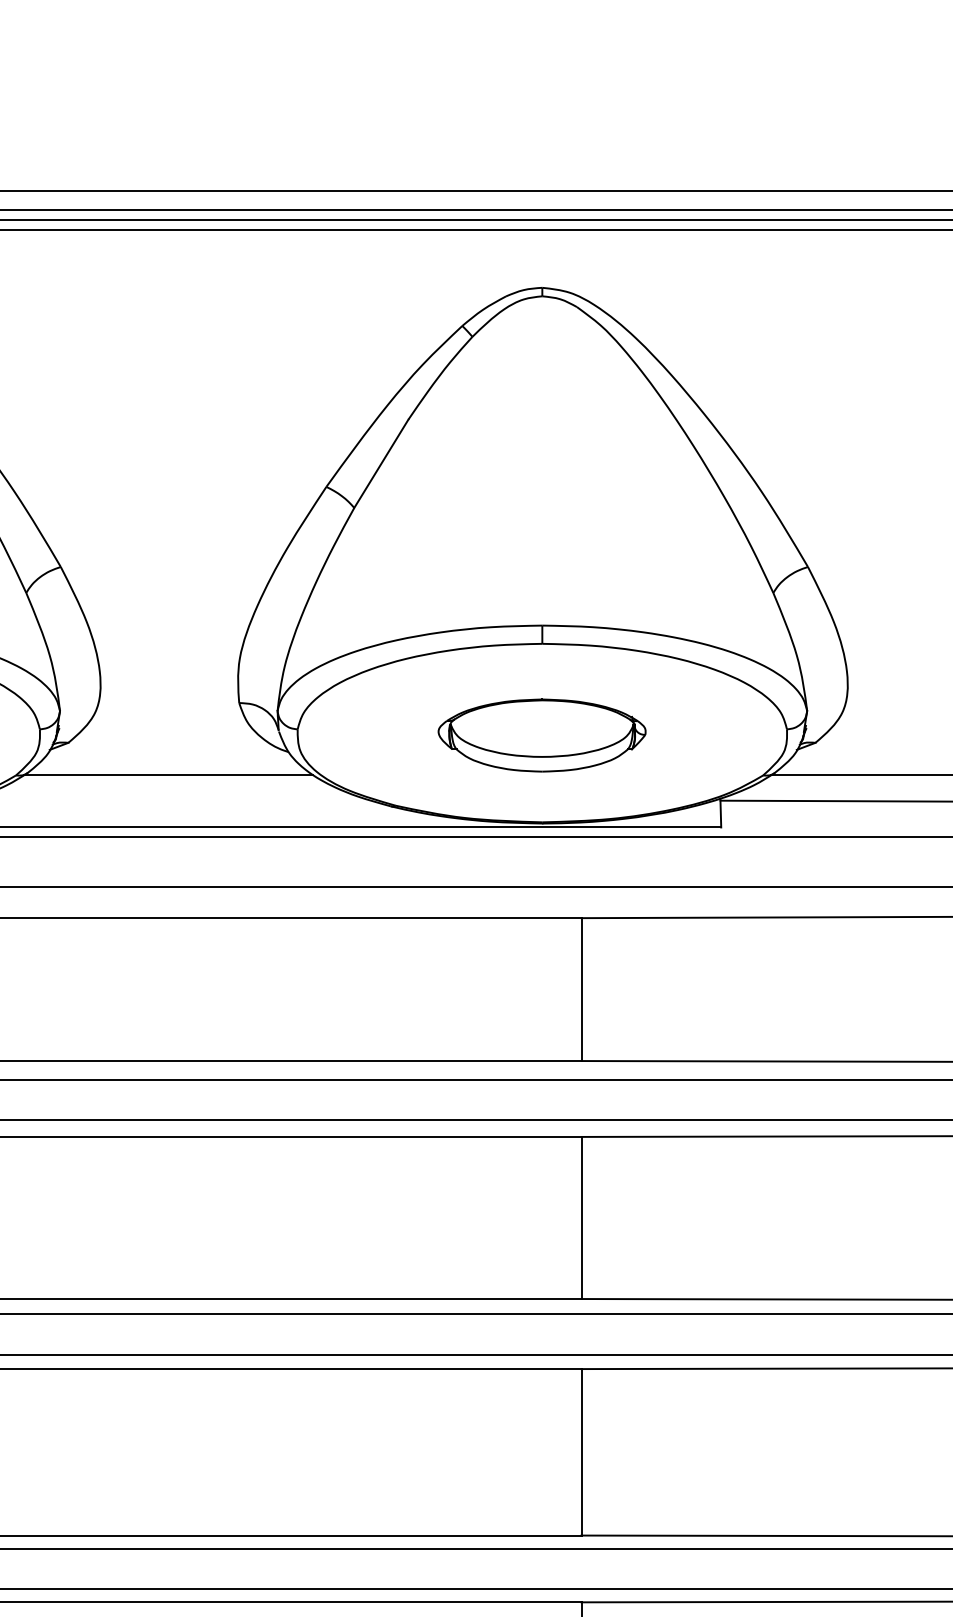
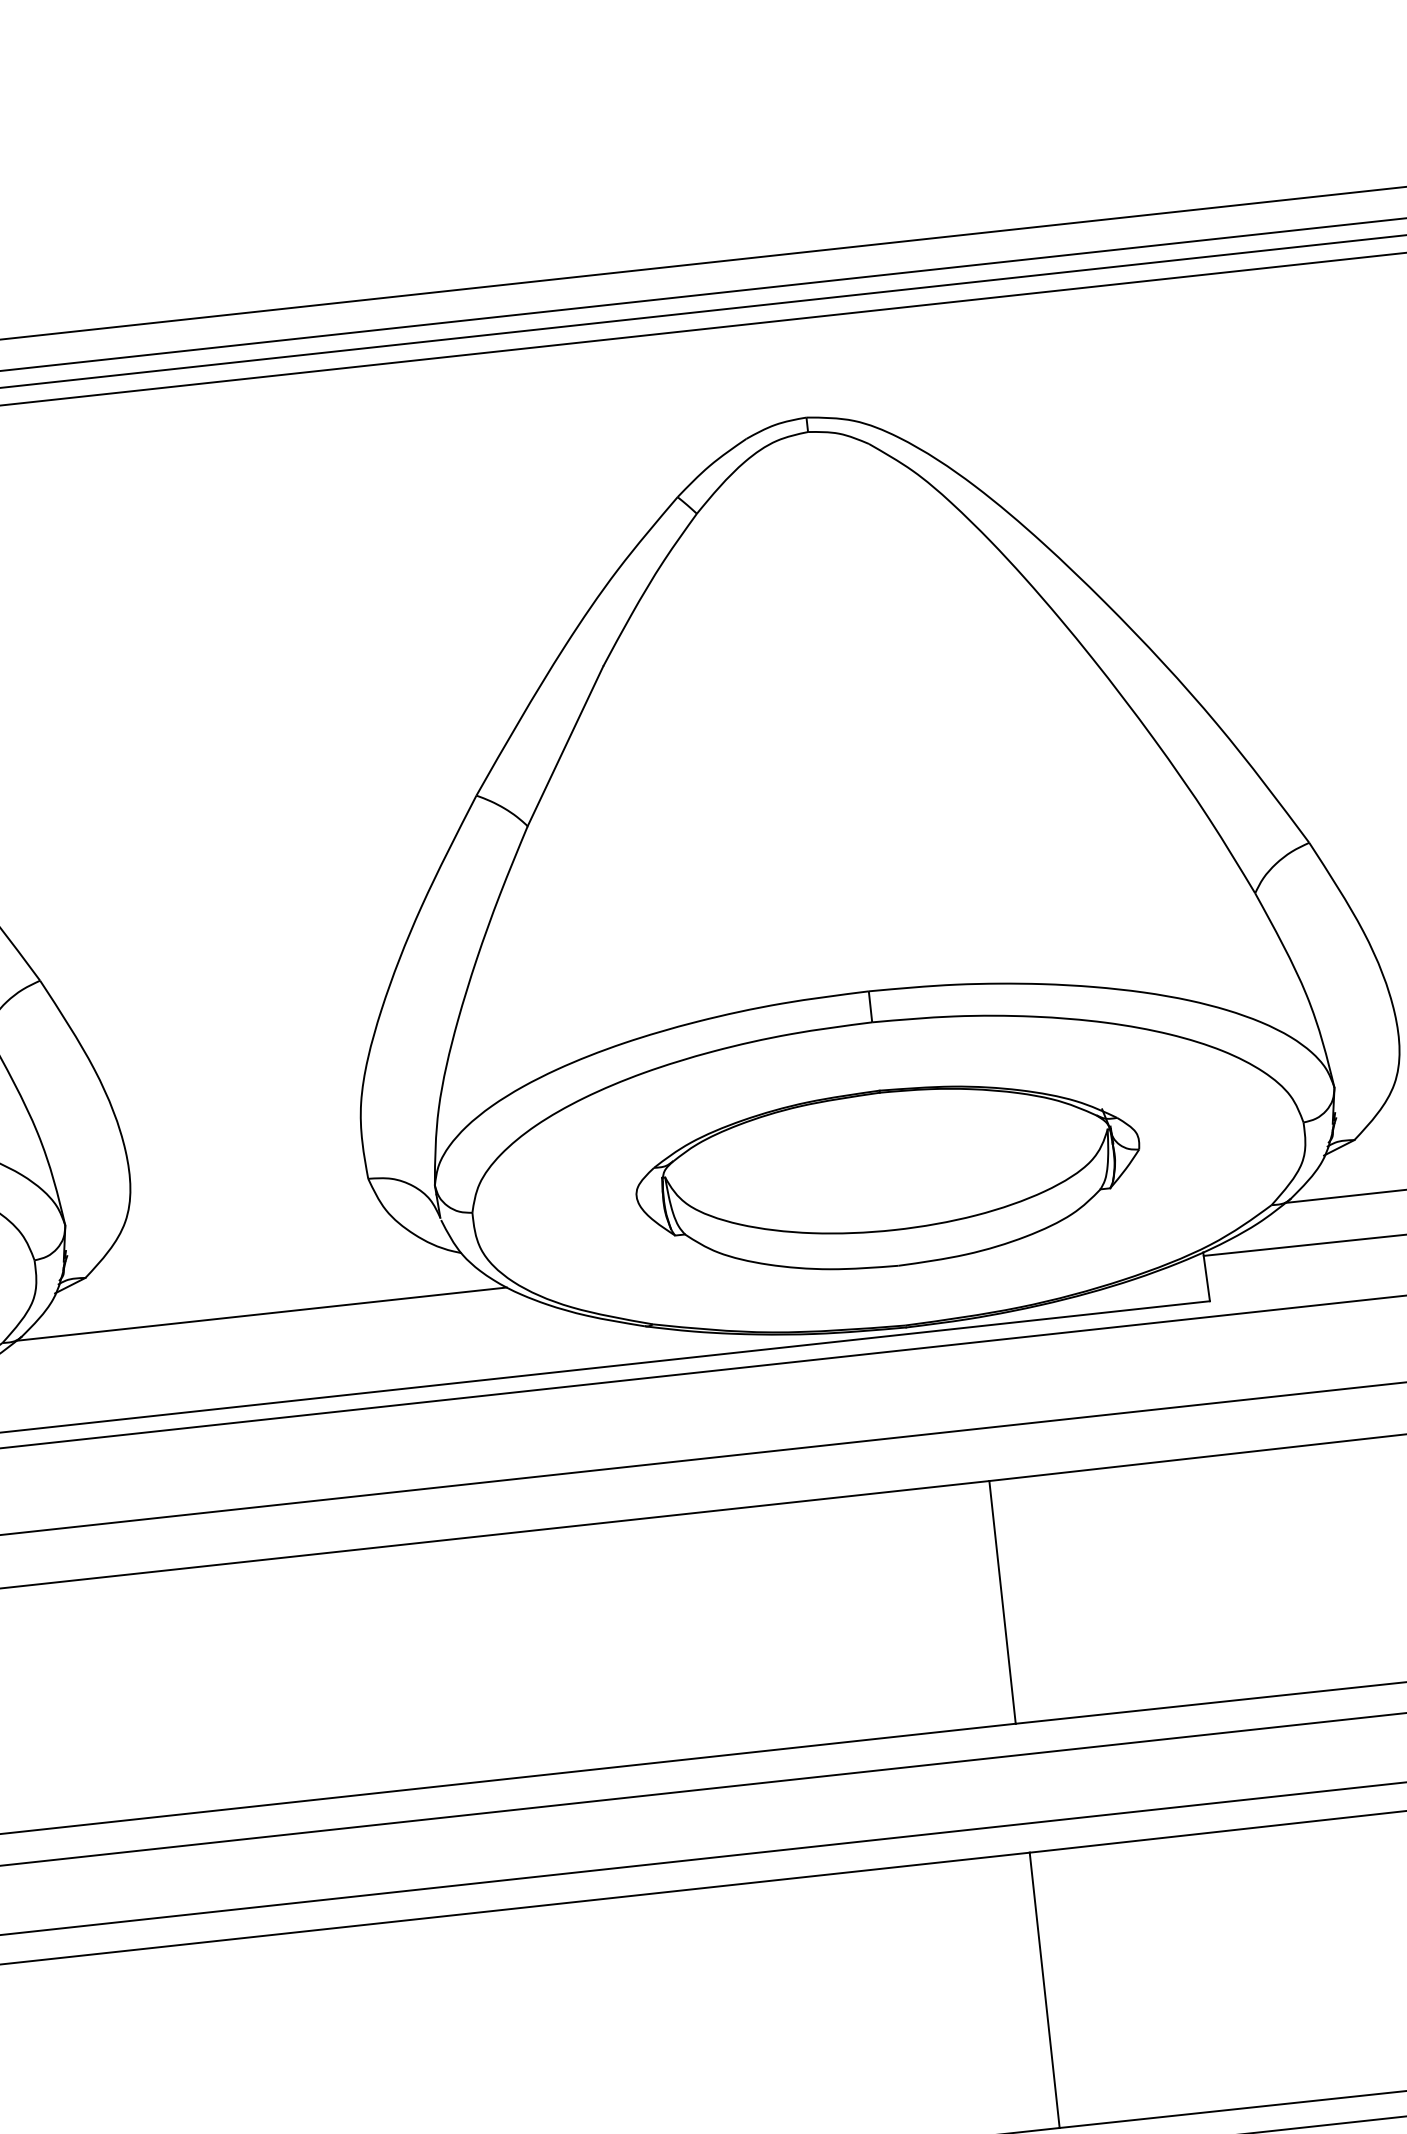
part: (541, 735) -> (887, 1178), size x1.43

